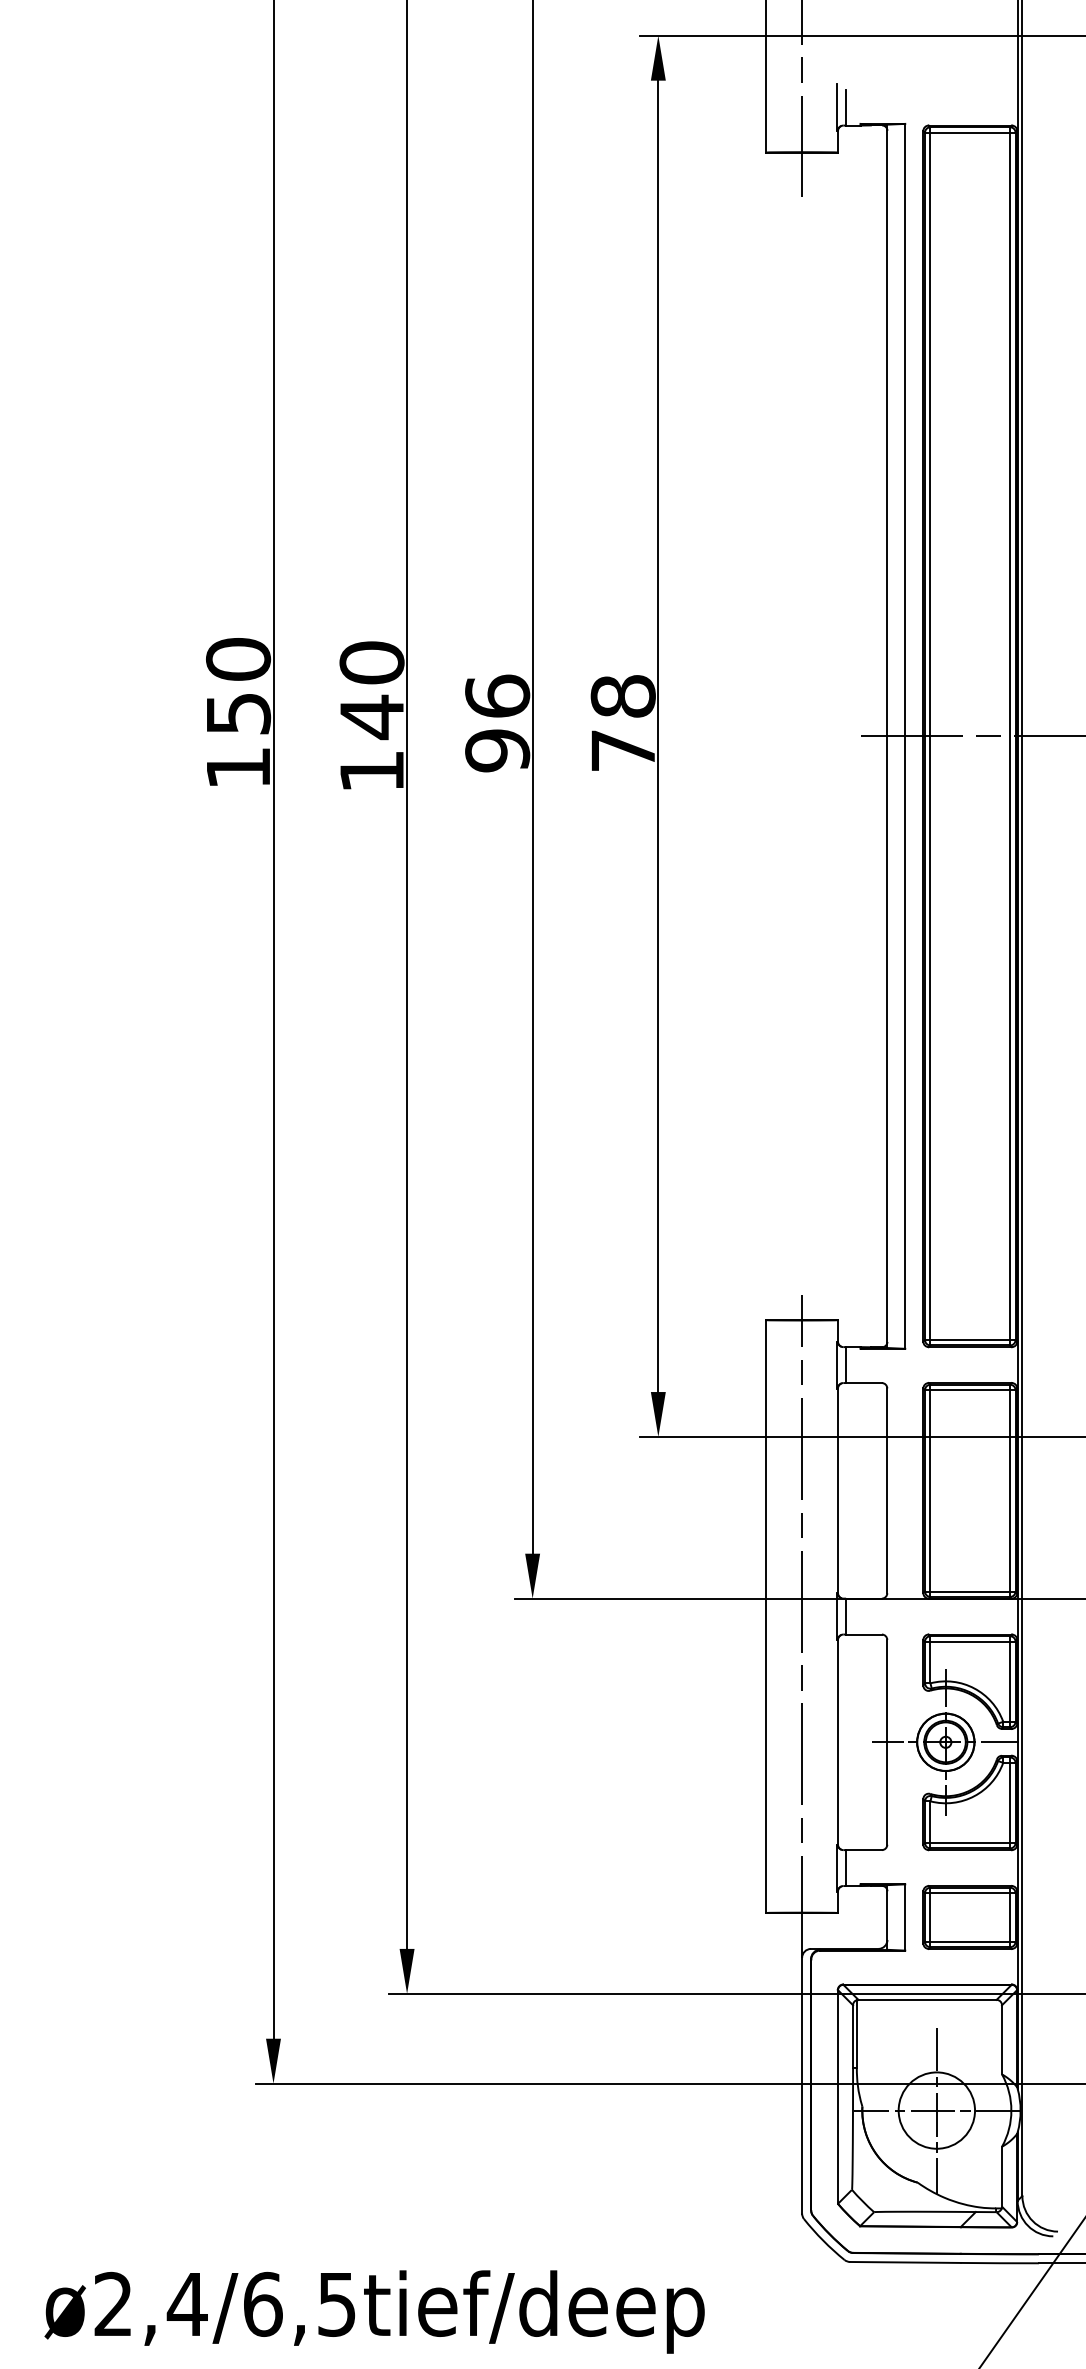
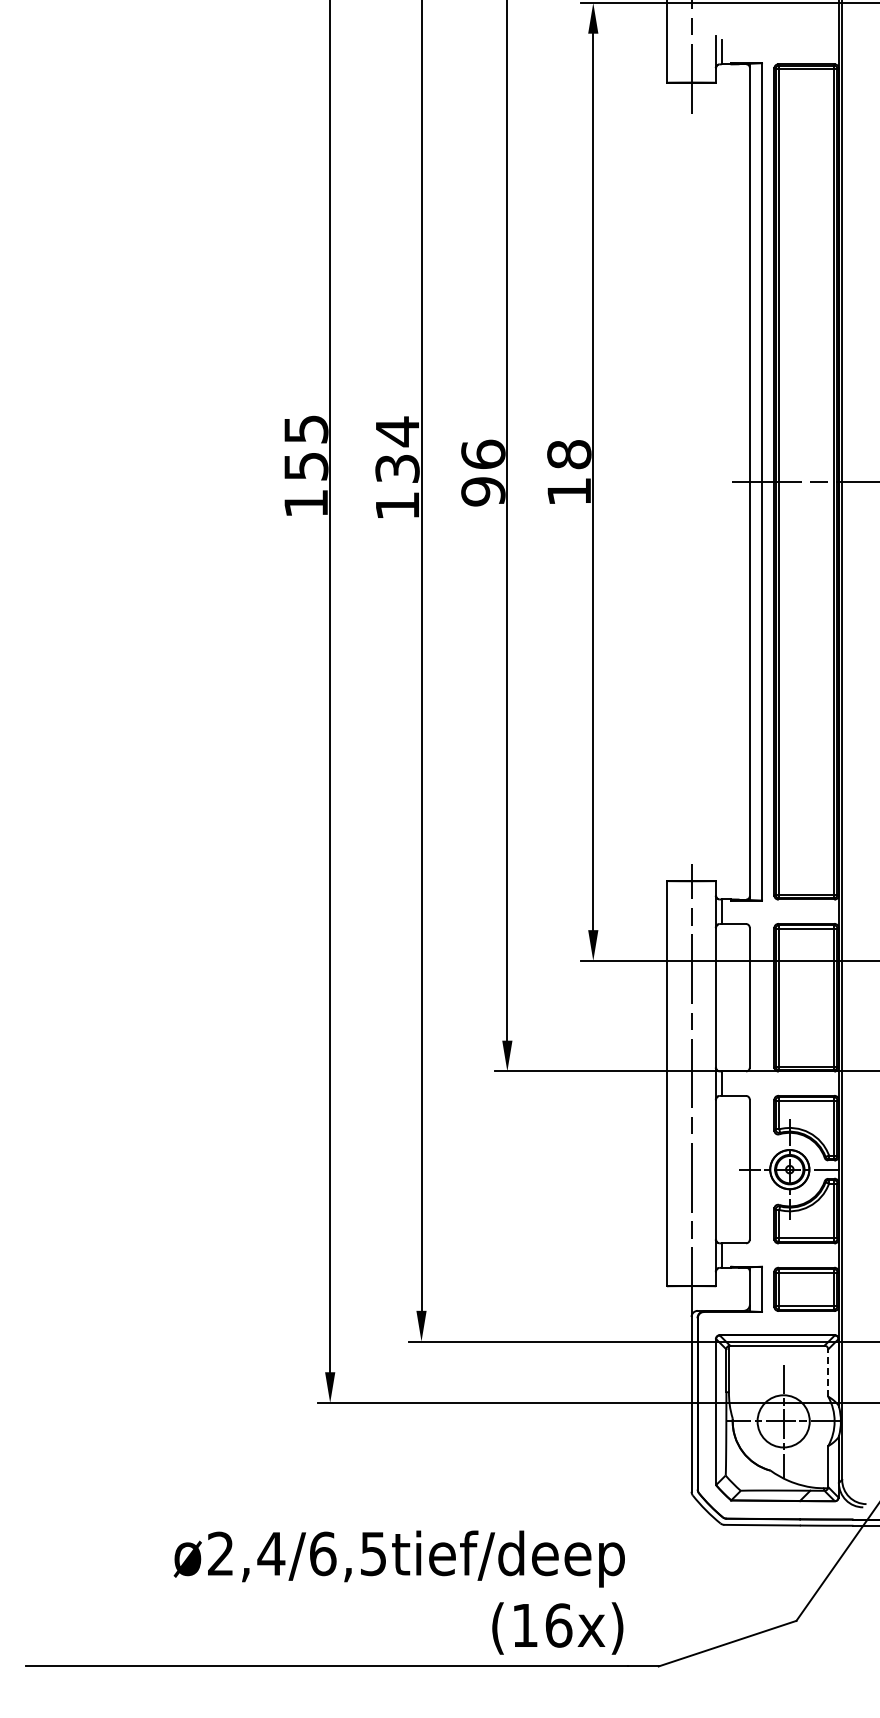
text: (238, 658) -> (306, 428), 150 -> 155
text: (371, 690) -> (397, 450), 140 -> 134
text: (622, 750) -> (568, 491), 78 -> 18
line: (1002, 2040) -> (828, 1373), solid -> dashed

